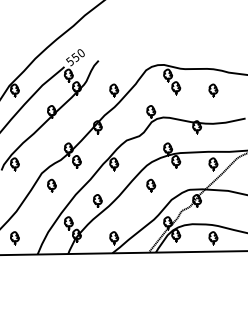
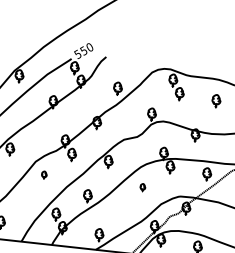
part: (51, 185) -> (43, 174), size x0.6
part: (151, 185) -> (143, 187), size x0.6

